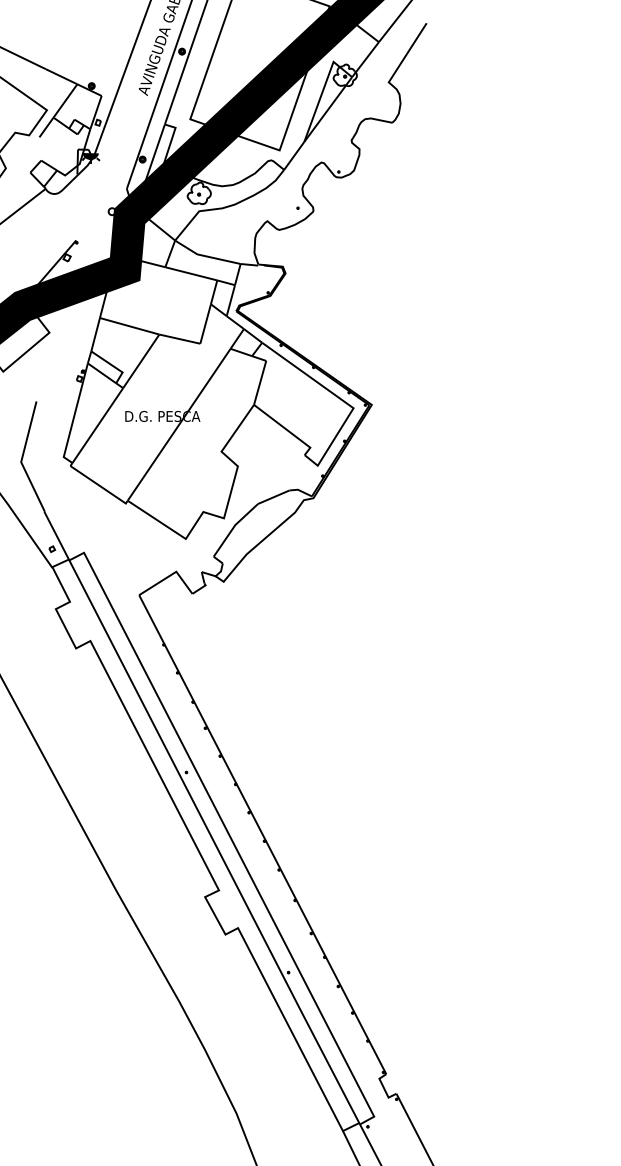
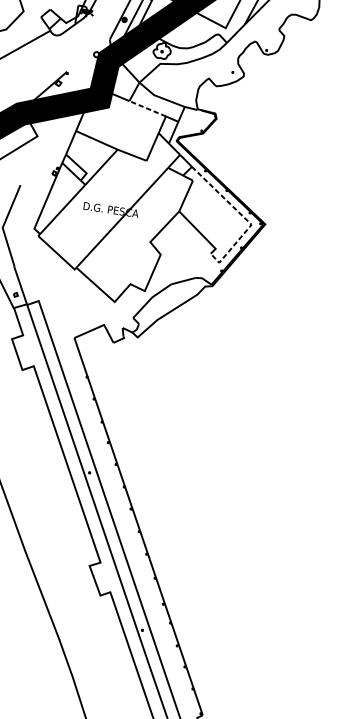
line: (191, 273) -> (147, 108), solid -> dashed
line: (343, 400) -> (245, 218), solid -> dashed

